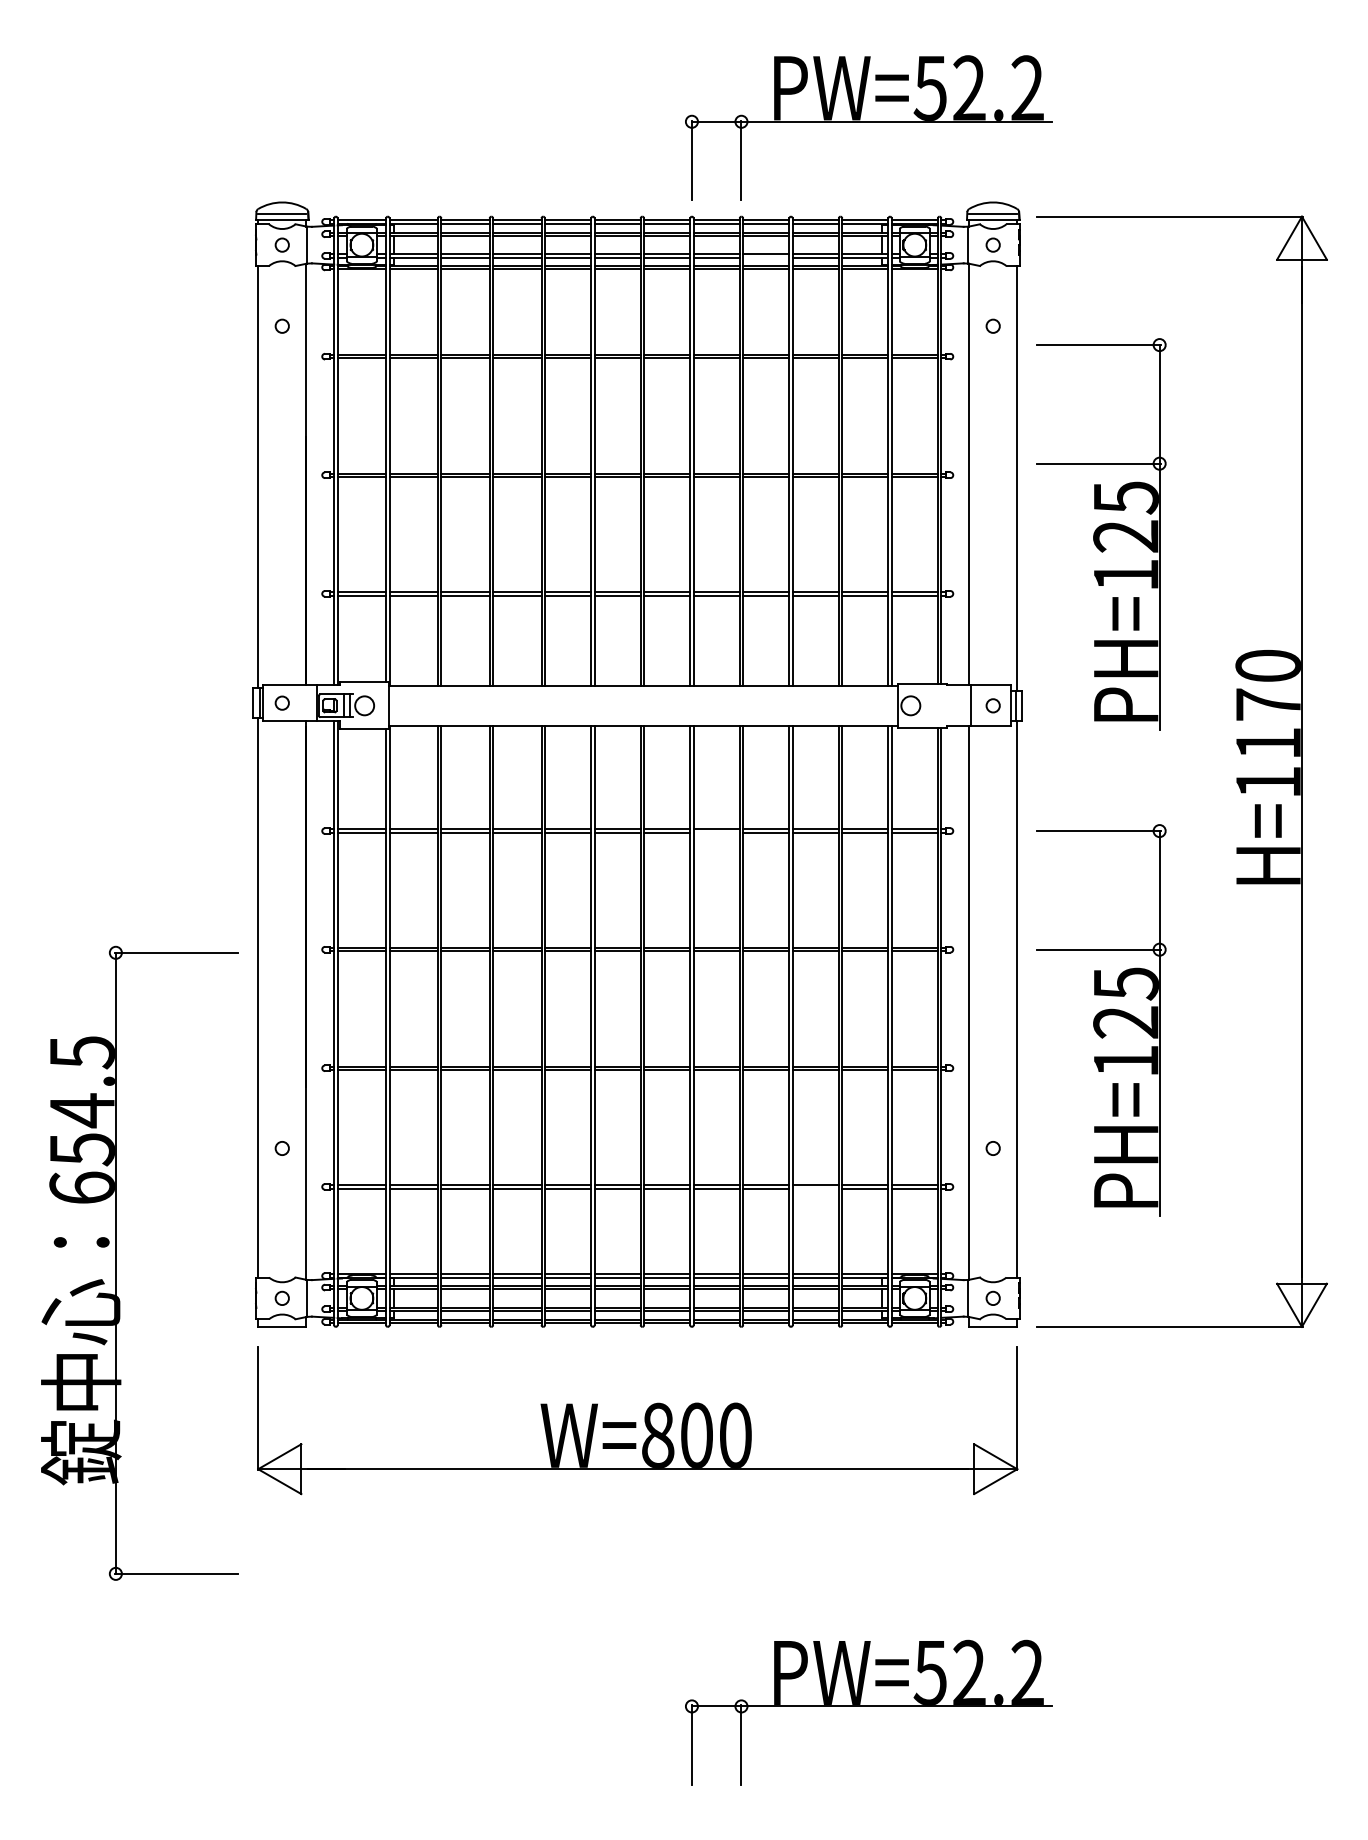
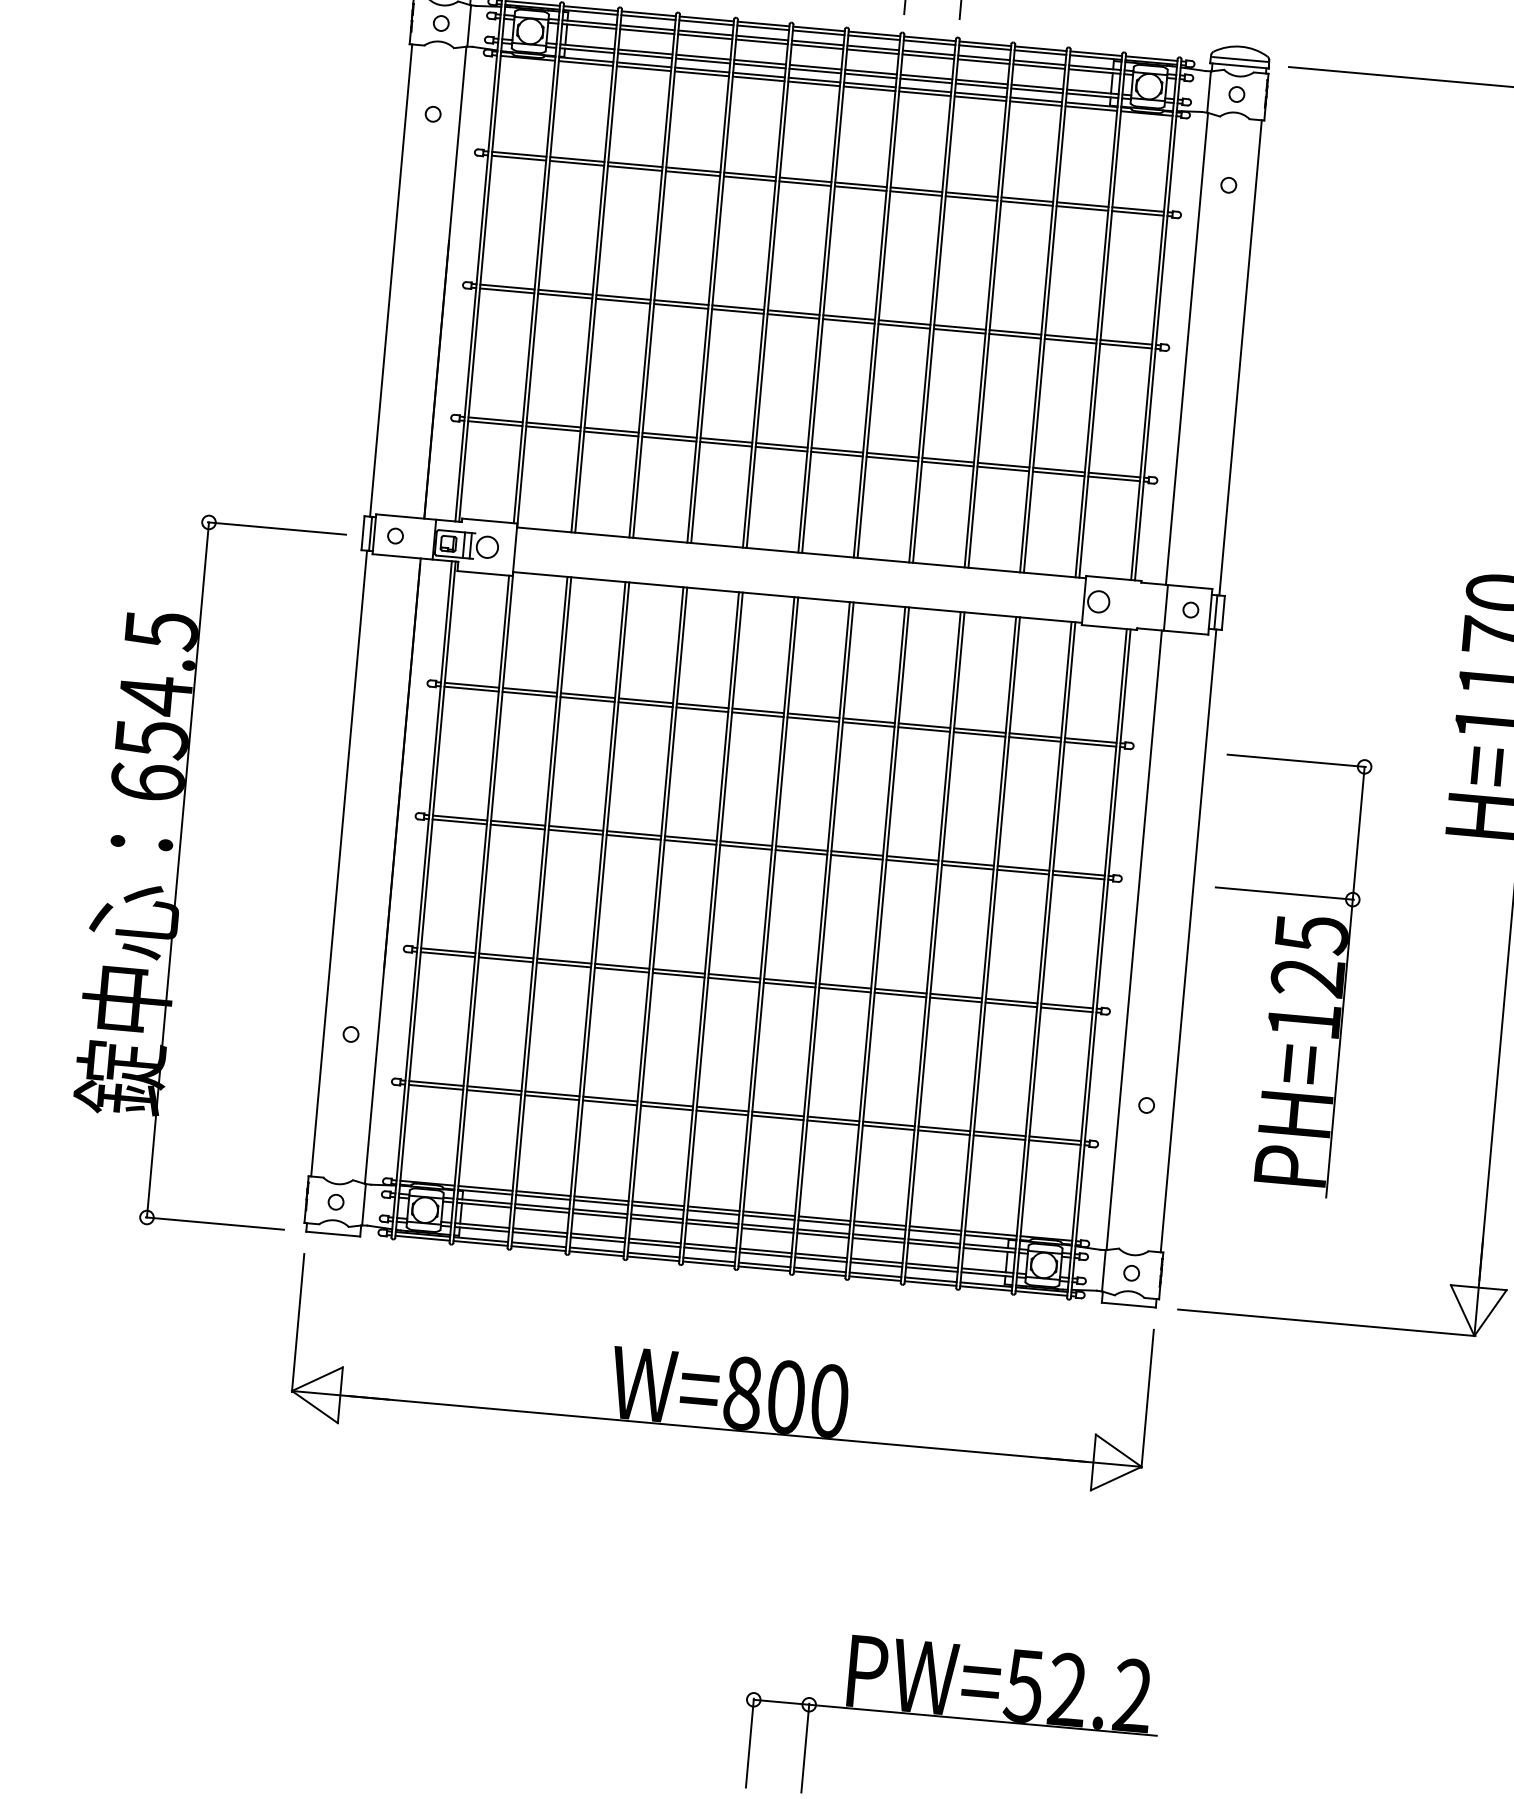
line: (766, 257) -> (981, 85), added
part: (1101, 534) -> (1329, 429), removed
line: (716, 832) -> (868, 724), added
line: (815, 1188) -> (943, 1132), added
part: (116, 1262) -> (178, 869), moved

